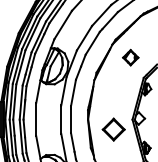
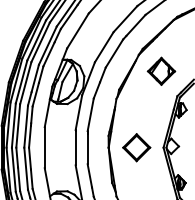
part: (130, 57) -> (161, 70), size x1.43
part: (113, 129) -> (136, 147), moved

